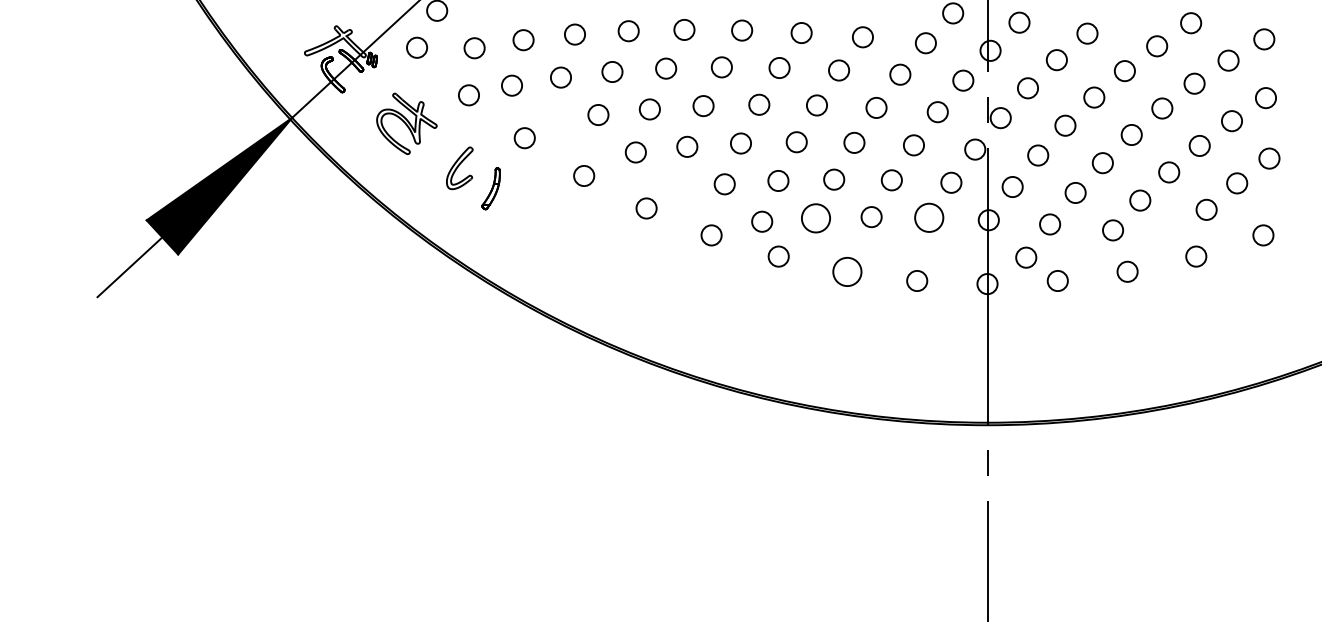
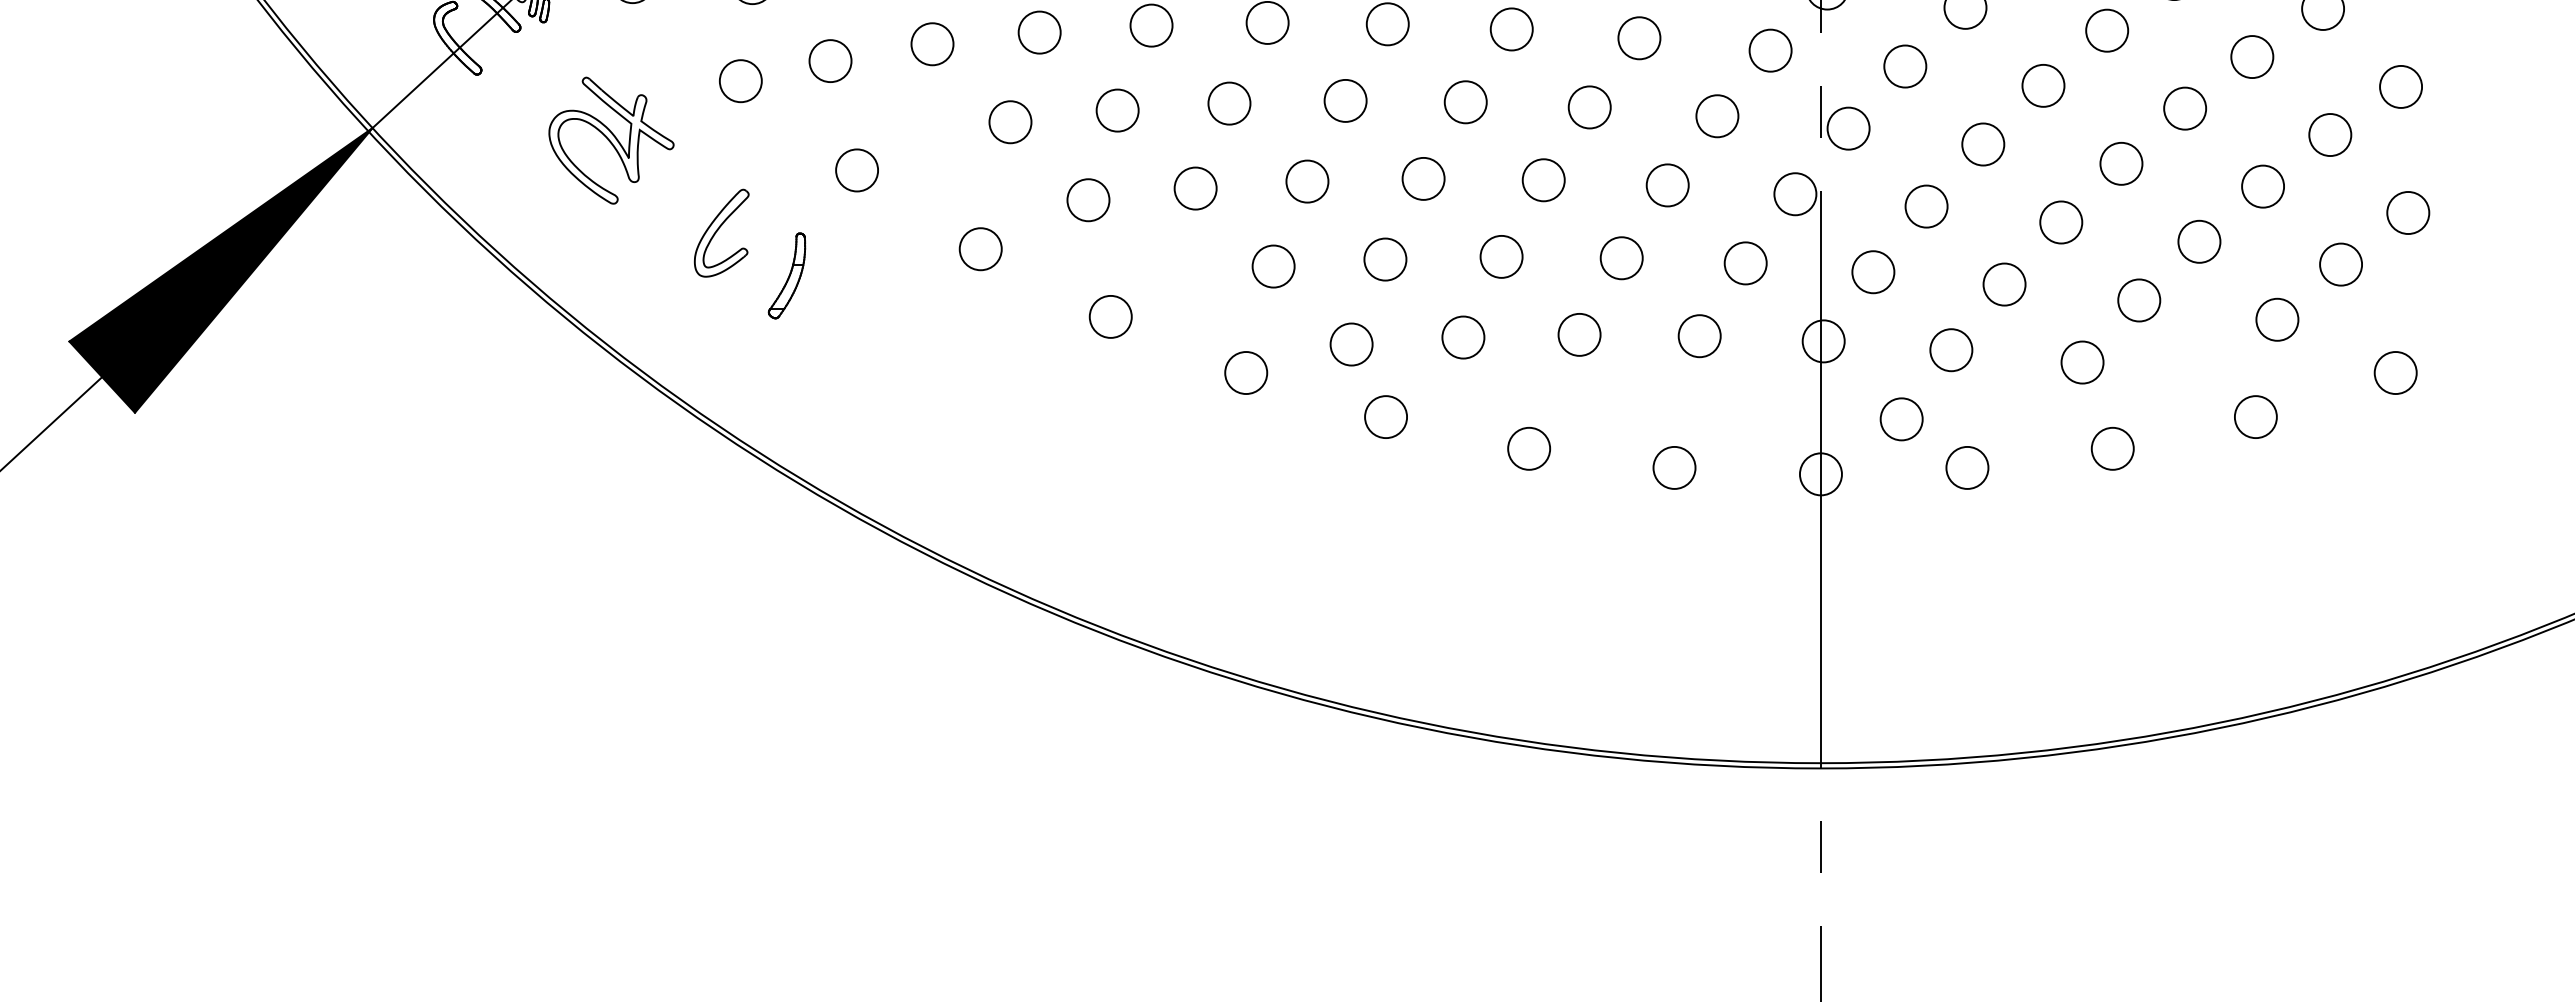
circle: (929, 217) -> (1700, 335), size x0.71
circle: (815, 218) -> (1462, 337), size x0.71
circle: (847, 271) -> (1529, 448), size x0.71

